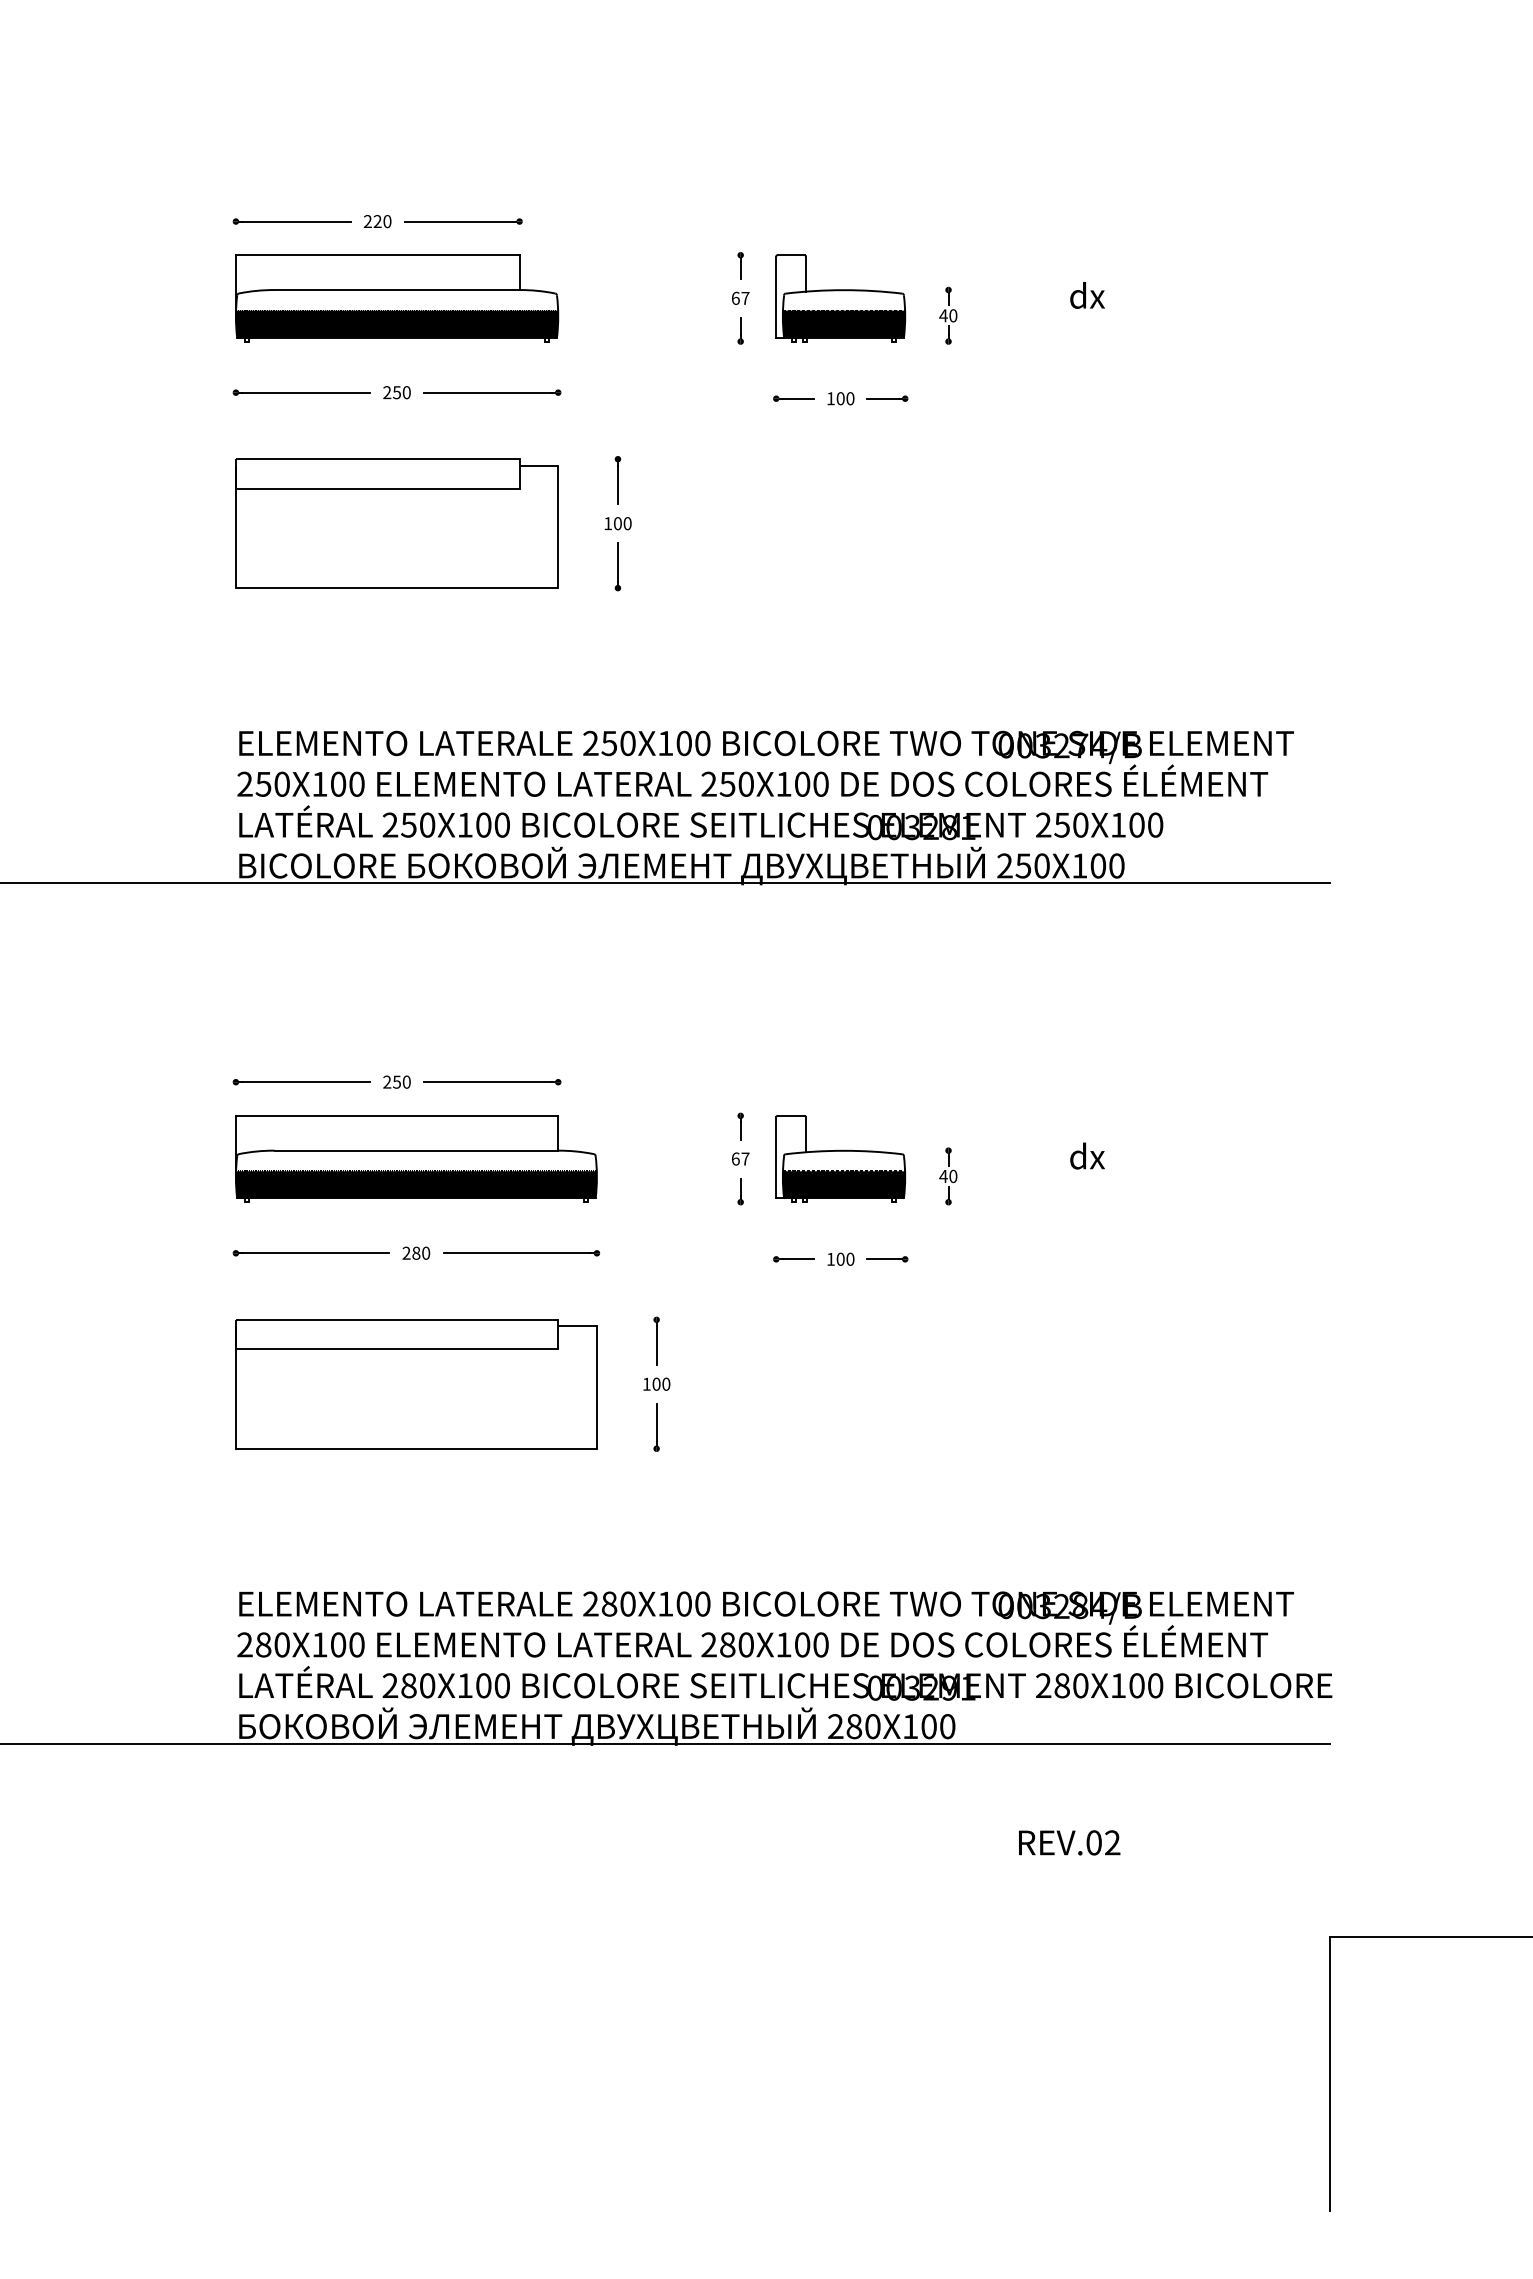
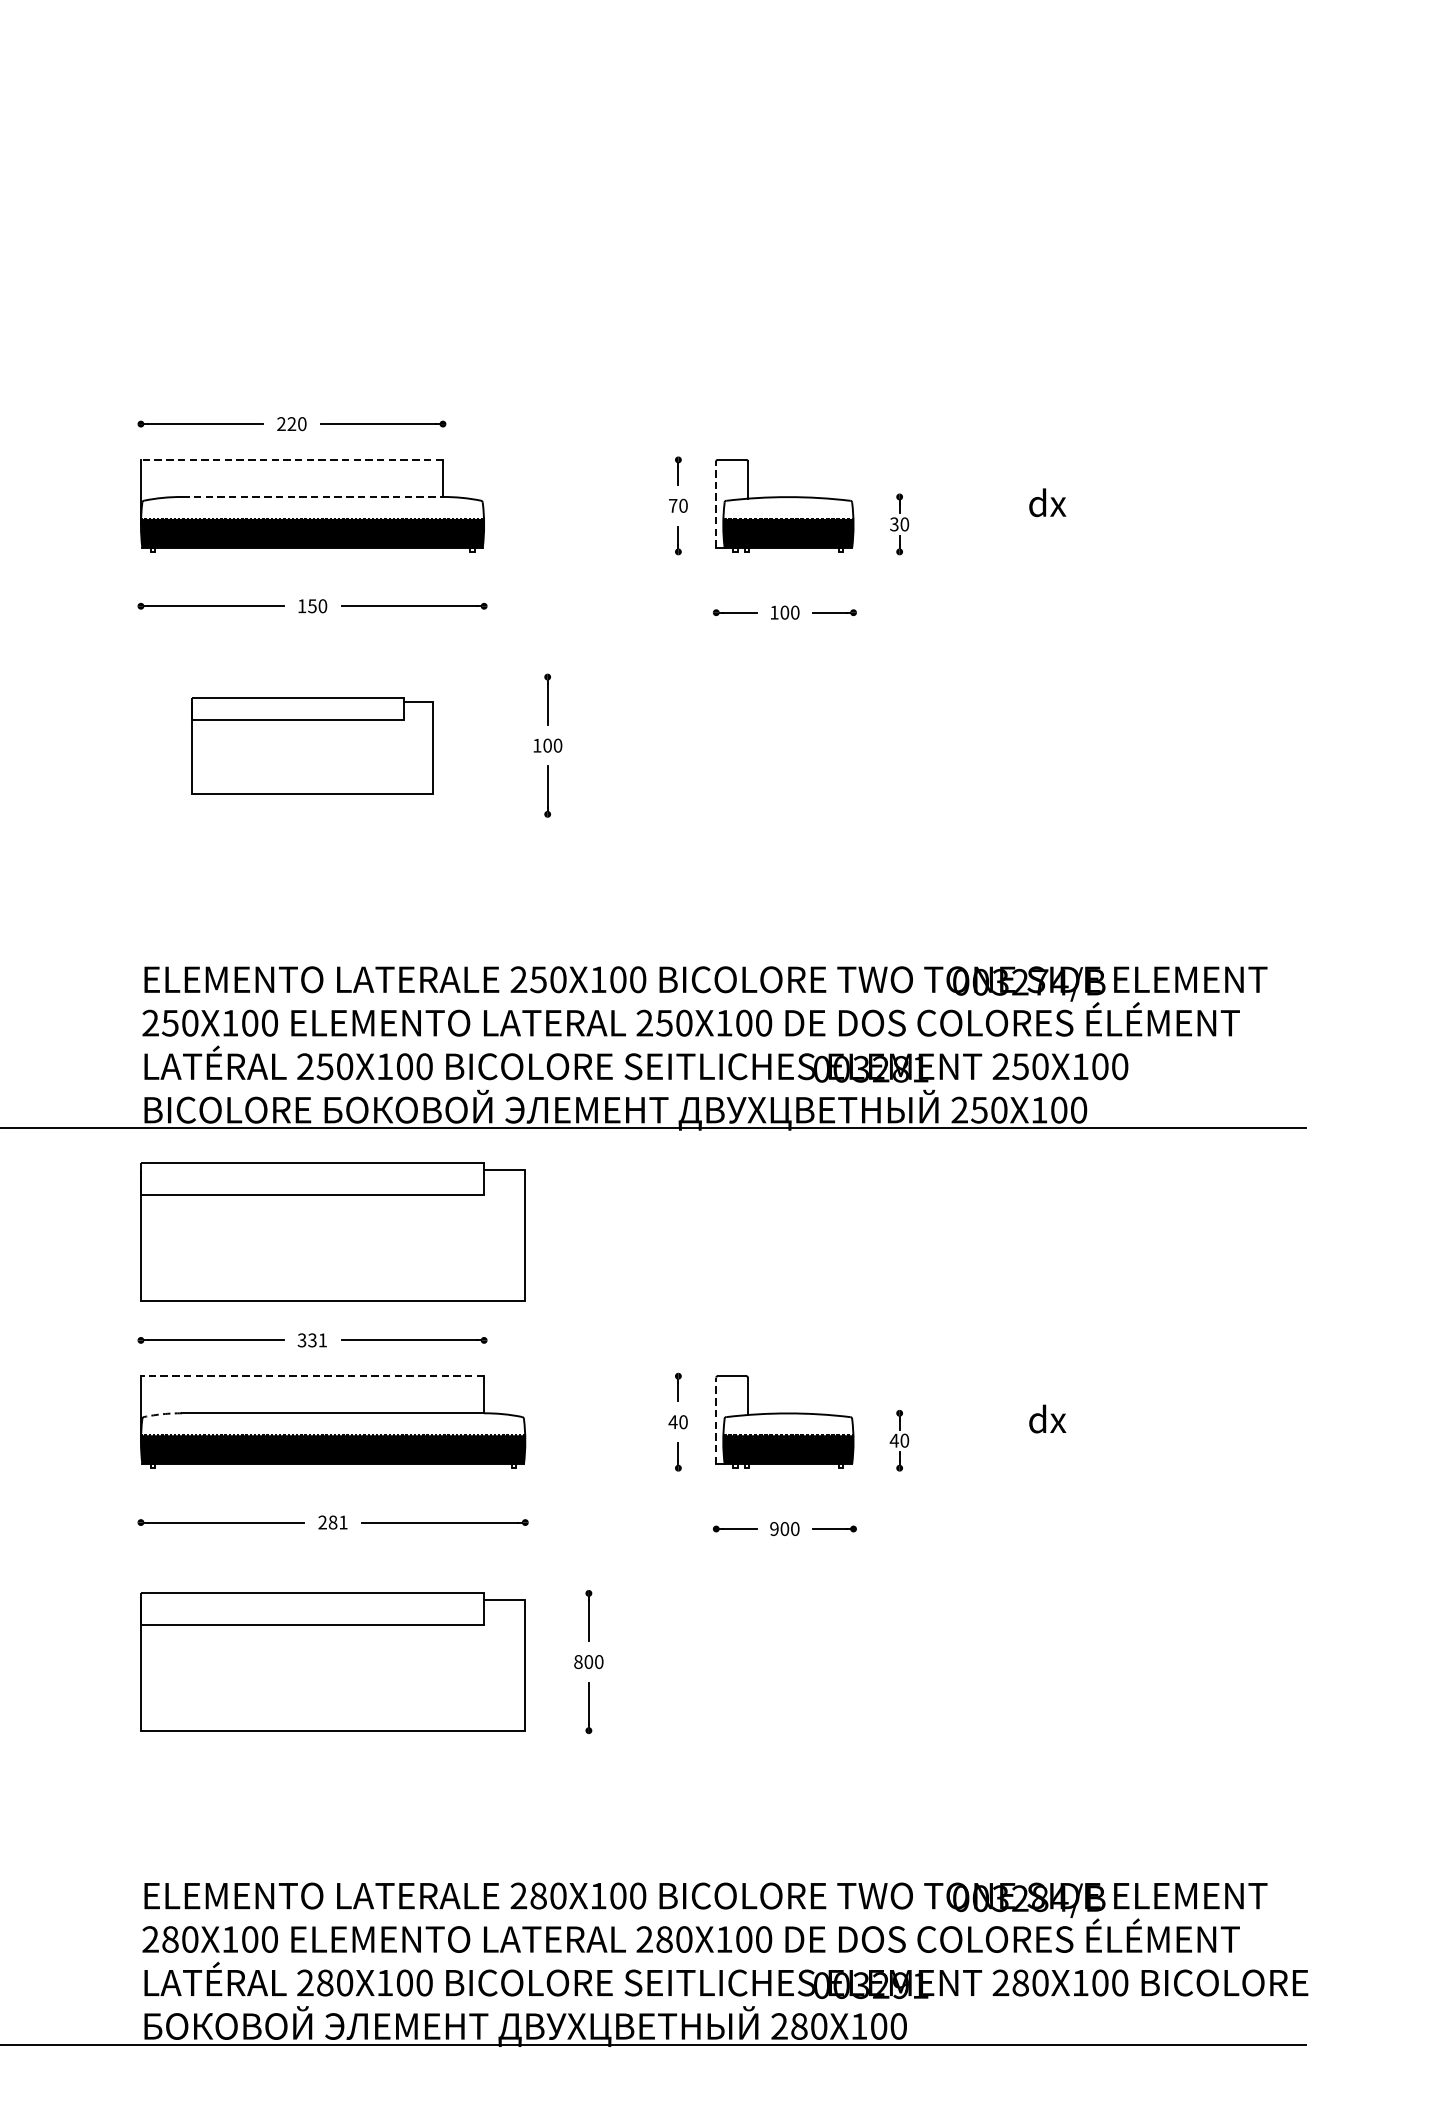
line: (377, 255) -> (291, 460), solid -> dashed
line: (397, 290) -> (312, 497), solid -> dashed
text: (740, 297) -> (678, 504), 67 -> 70
line: (776, 297) -> (716, 504), solid -> dashed
text: (943, 315) -> (894, 524), 40 -> 30
text: (387, 392) -> (302, 606), 250 -> 150
part: (396, 523) -> (311, 745), size x0.7
part: (416, 980) -> (333, 1232), added
text: (396, 1081) -> (311, 1339), 250 -> 331
line: (396, 1115) -> (311, 1375), solid -> dashed
arc: (256, 1151) -> (162, 1414), solid -> dashed
line: (776, 1157) -> (716, 1420), solid -> dashed
text: (740, 1158) -> (678, 1421), 67 -> 40
text: (426, 1252) -> (343, 1521), 280 -> 281
text: (830, 1258) -> (774, 1528), 100 -> 900
text: (646, 1383) -> (578, 1661), 100 -> 800

